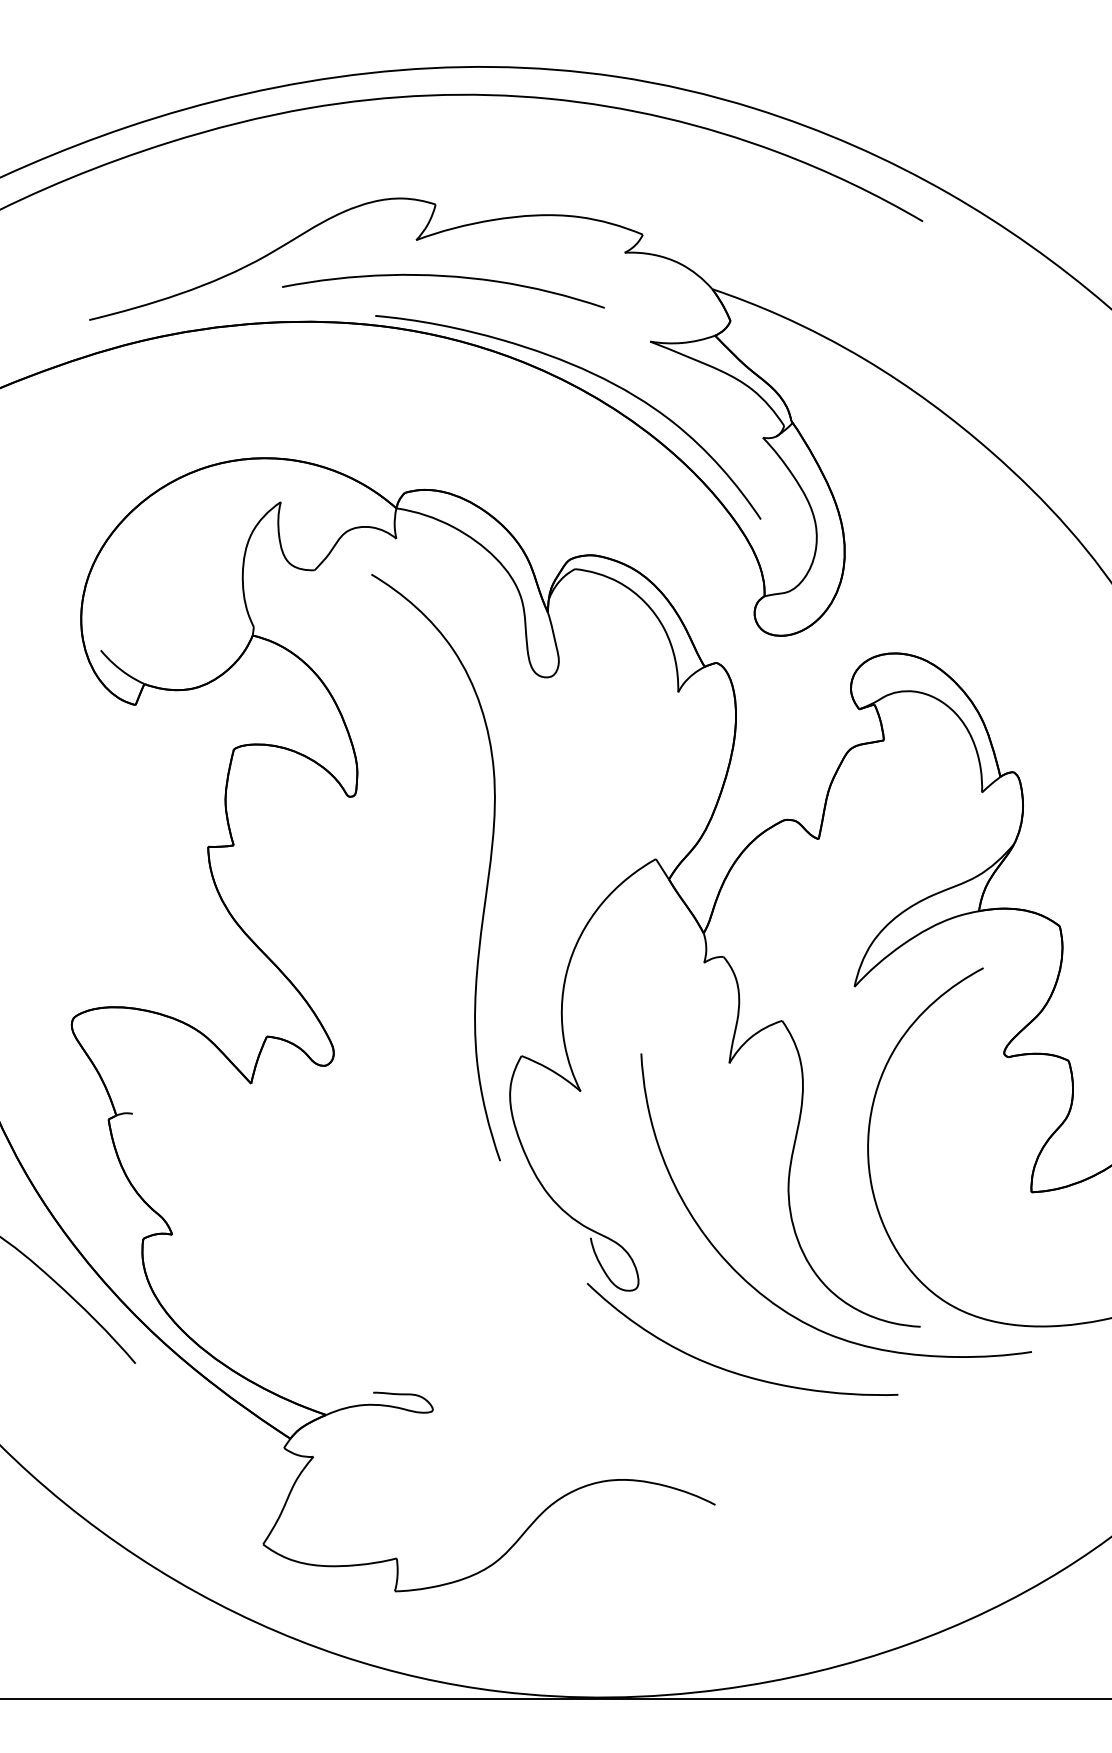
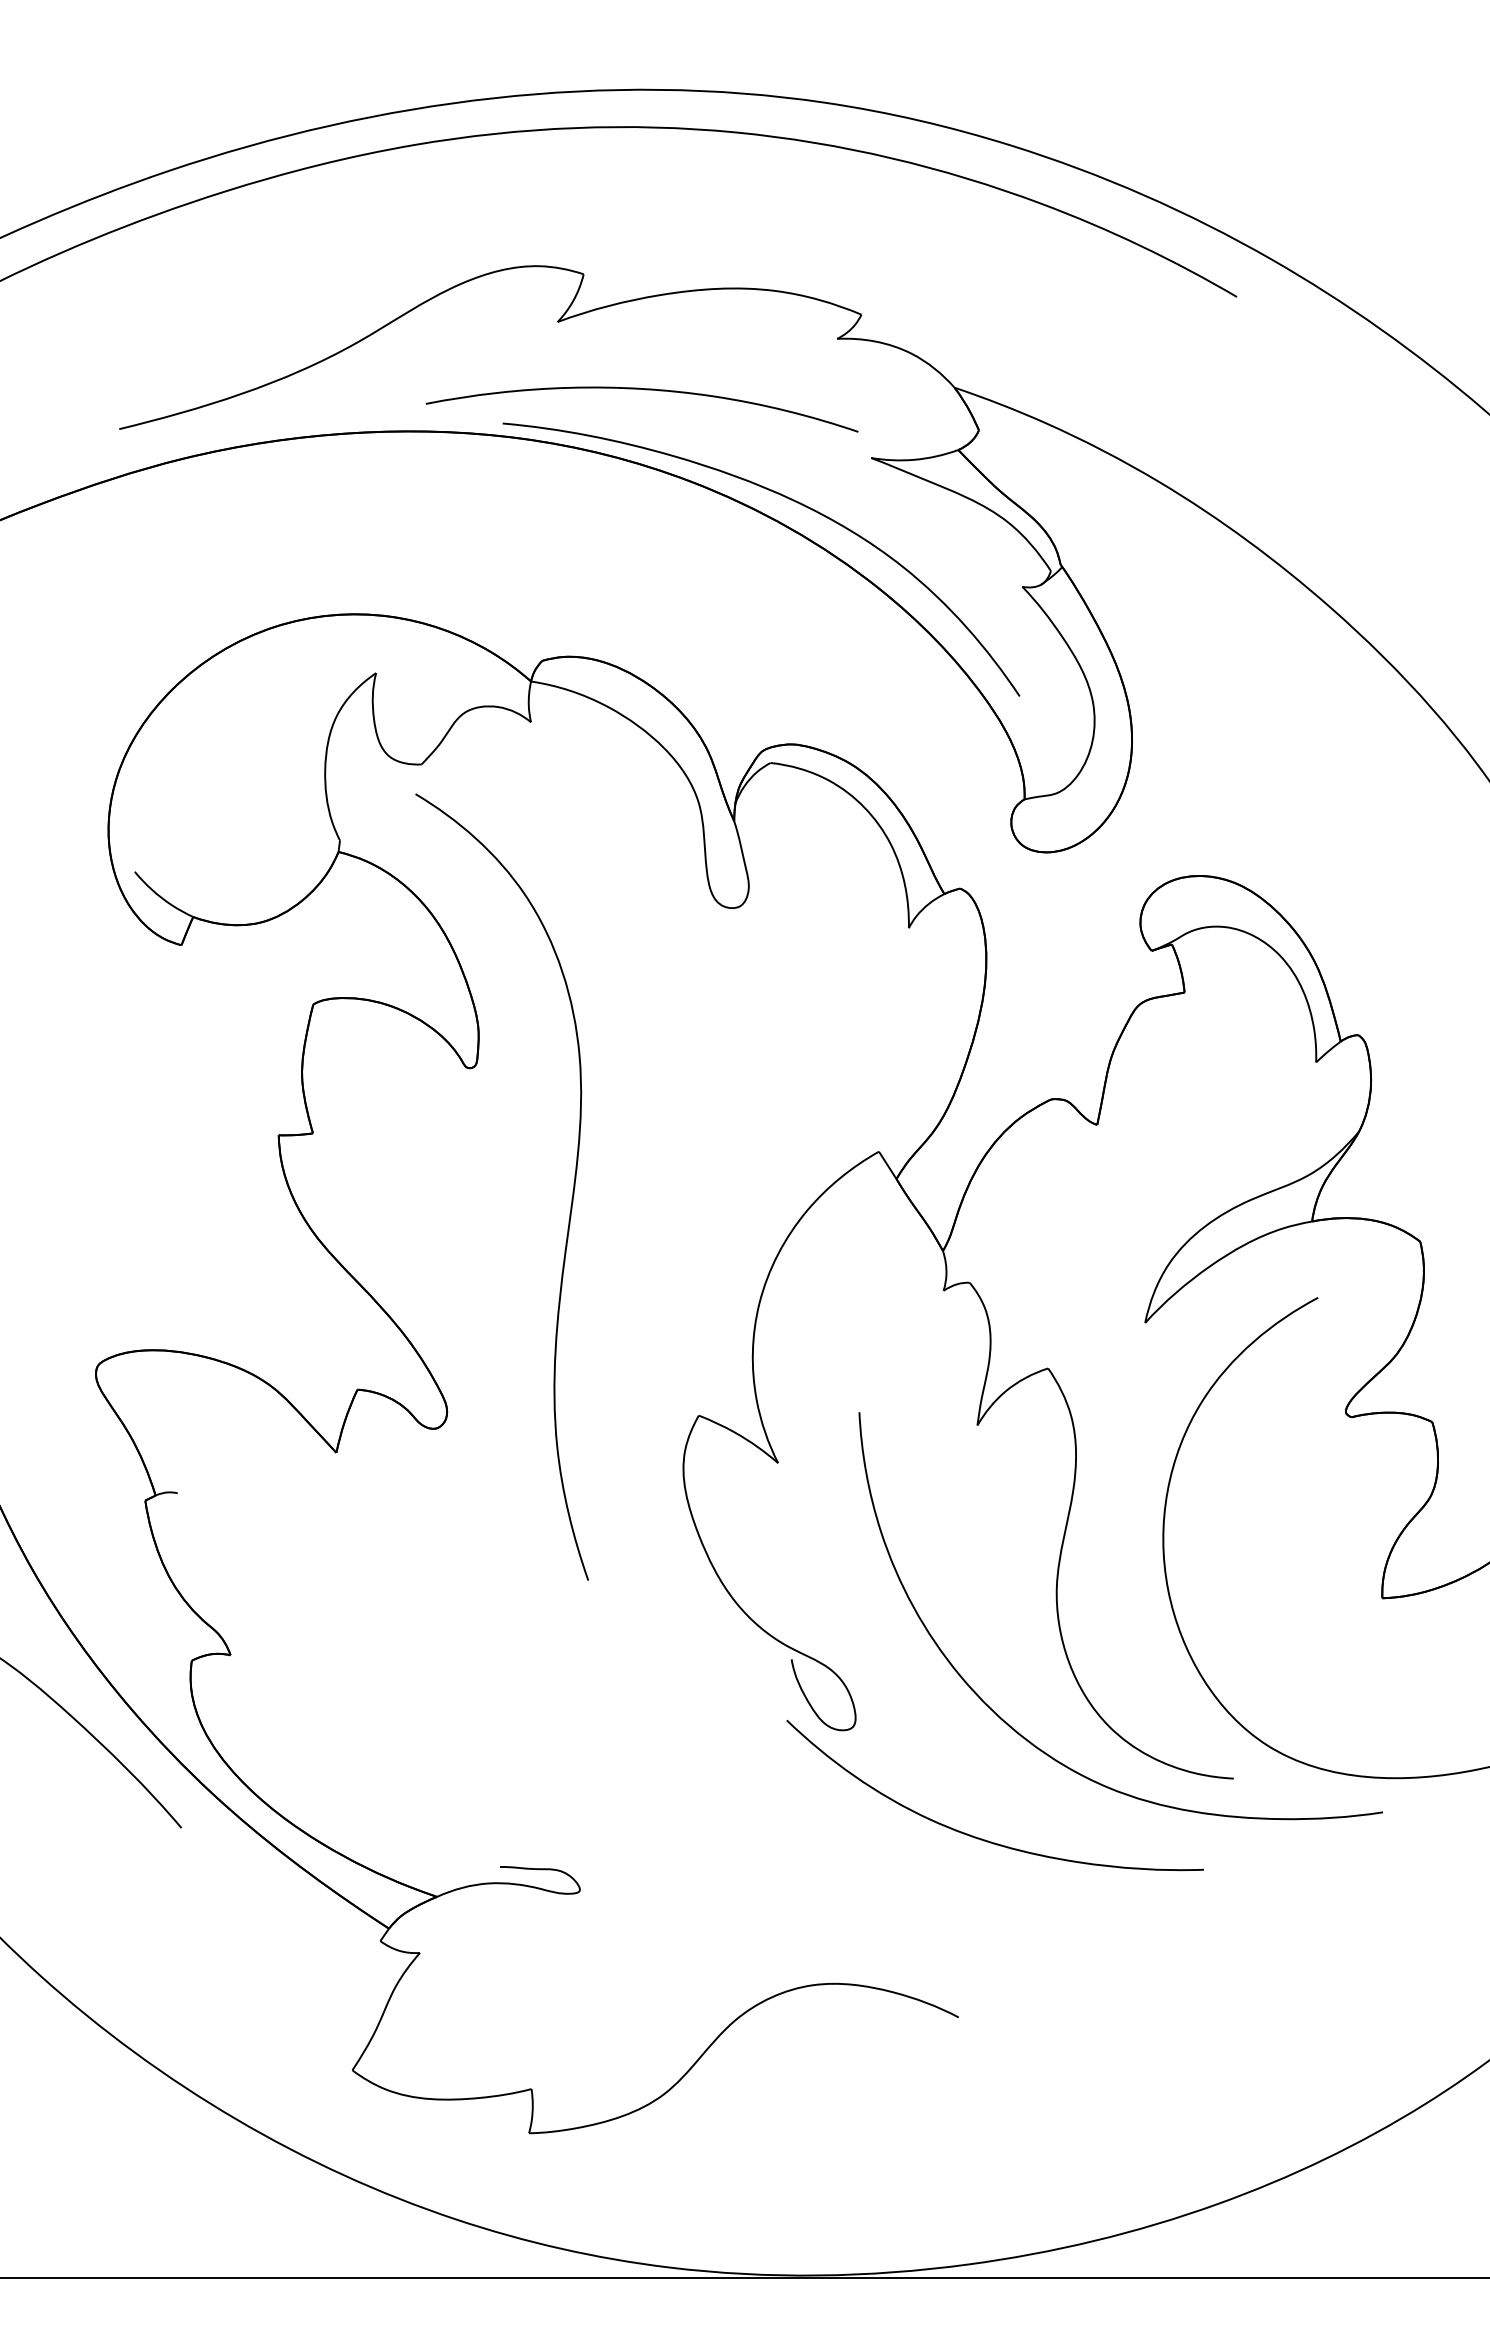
curve: (445, 277) -> (645, 390), moved
curve: (487, 876) -> (571, 1198), moved

